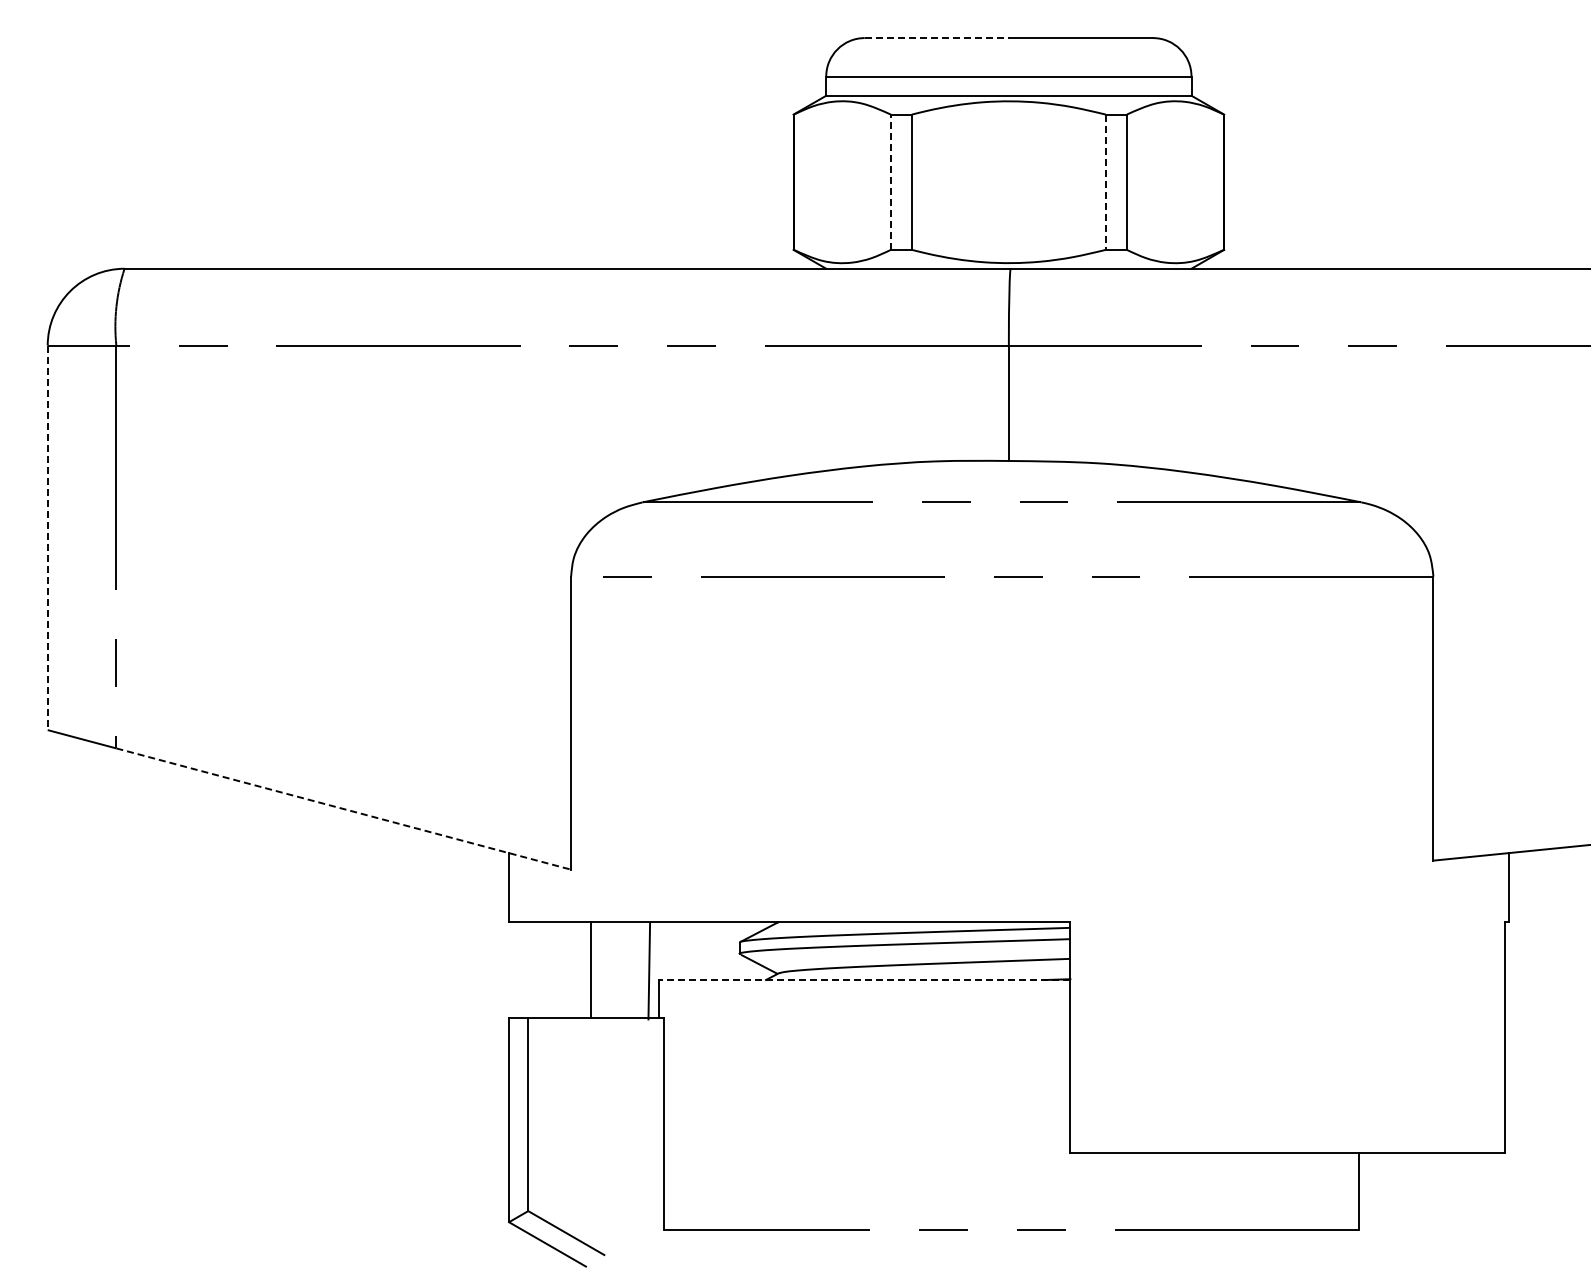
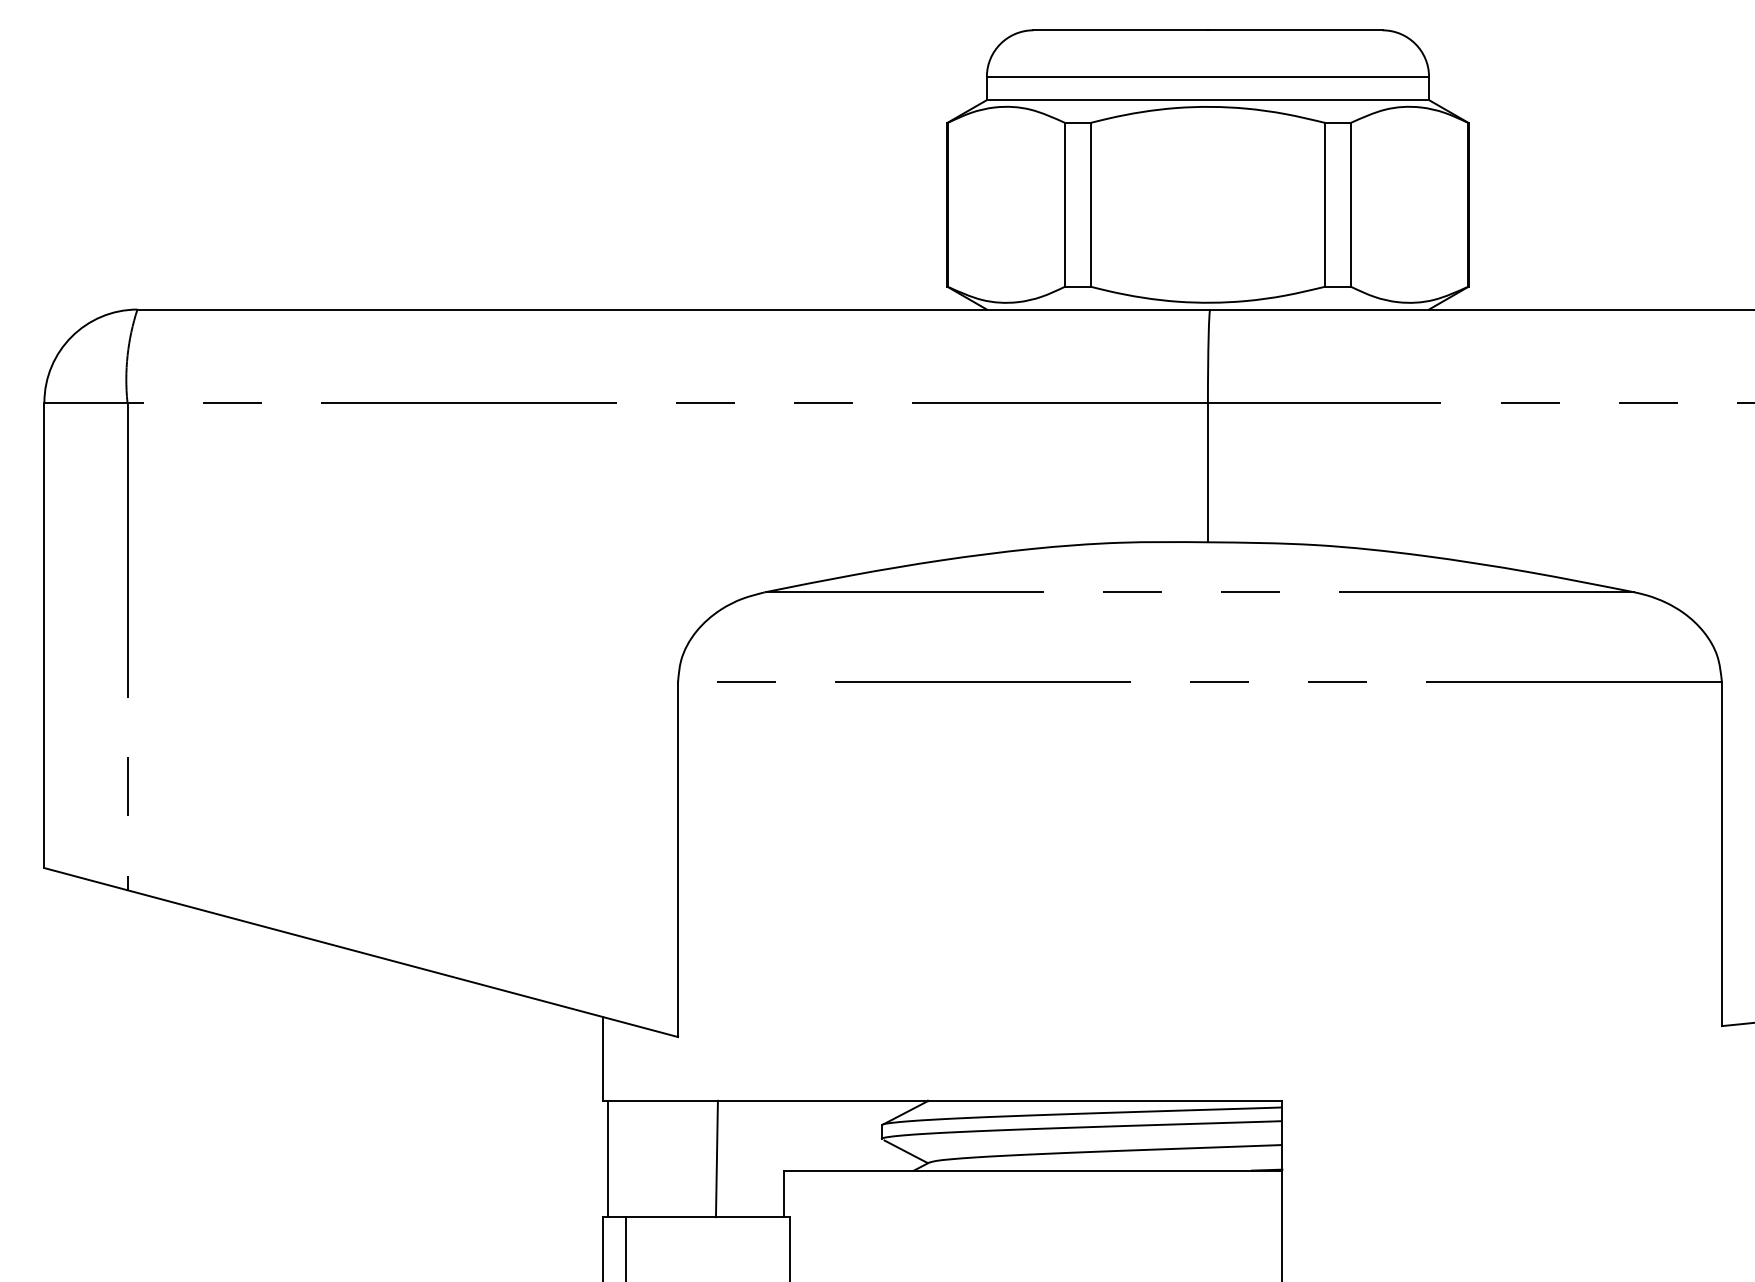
line: (937, 38) -> (1121, 30), dashed -> solid
line: (890, 182) -> (1064, 205), dashed -> solid
line: (1105, 182) -> (1324, 205), dashed -> solid
line: (47, 538) -> (44, 636), dashed -> solid
line: (344, 809) -> (403, 964), dashed -> solid
line: (590, 970) -> (607, 1159), moved
line: (649, 971) -> (717, 1159), moved
line: (864, 980) -> (1033, 1171), dashed -> solid

